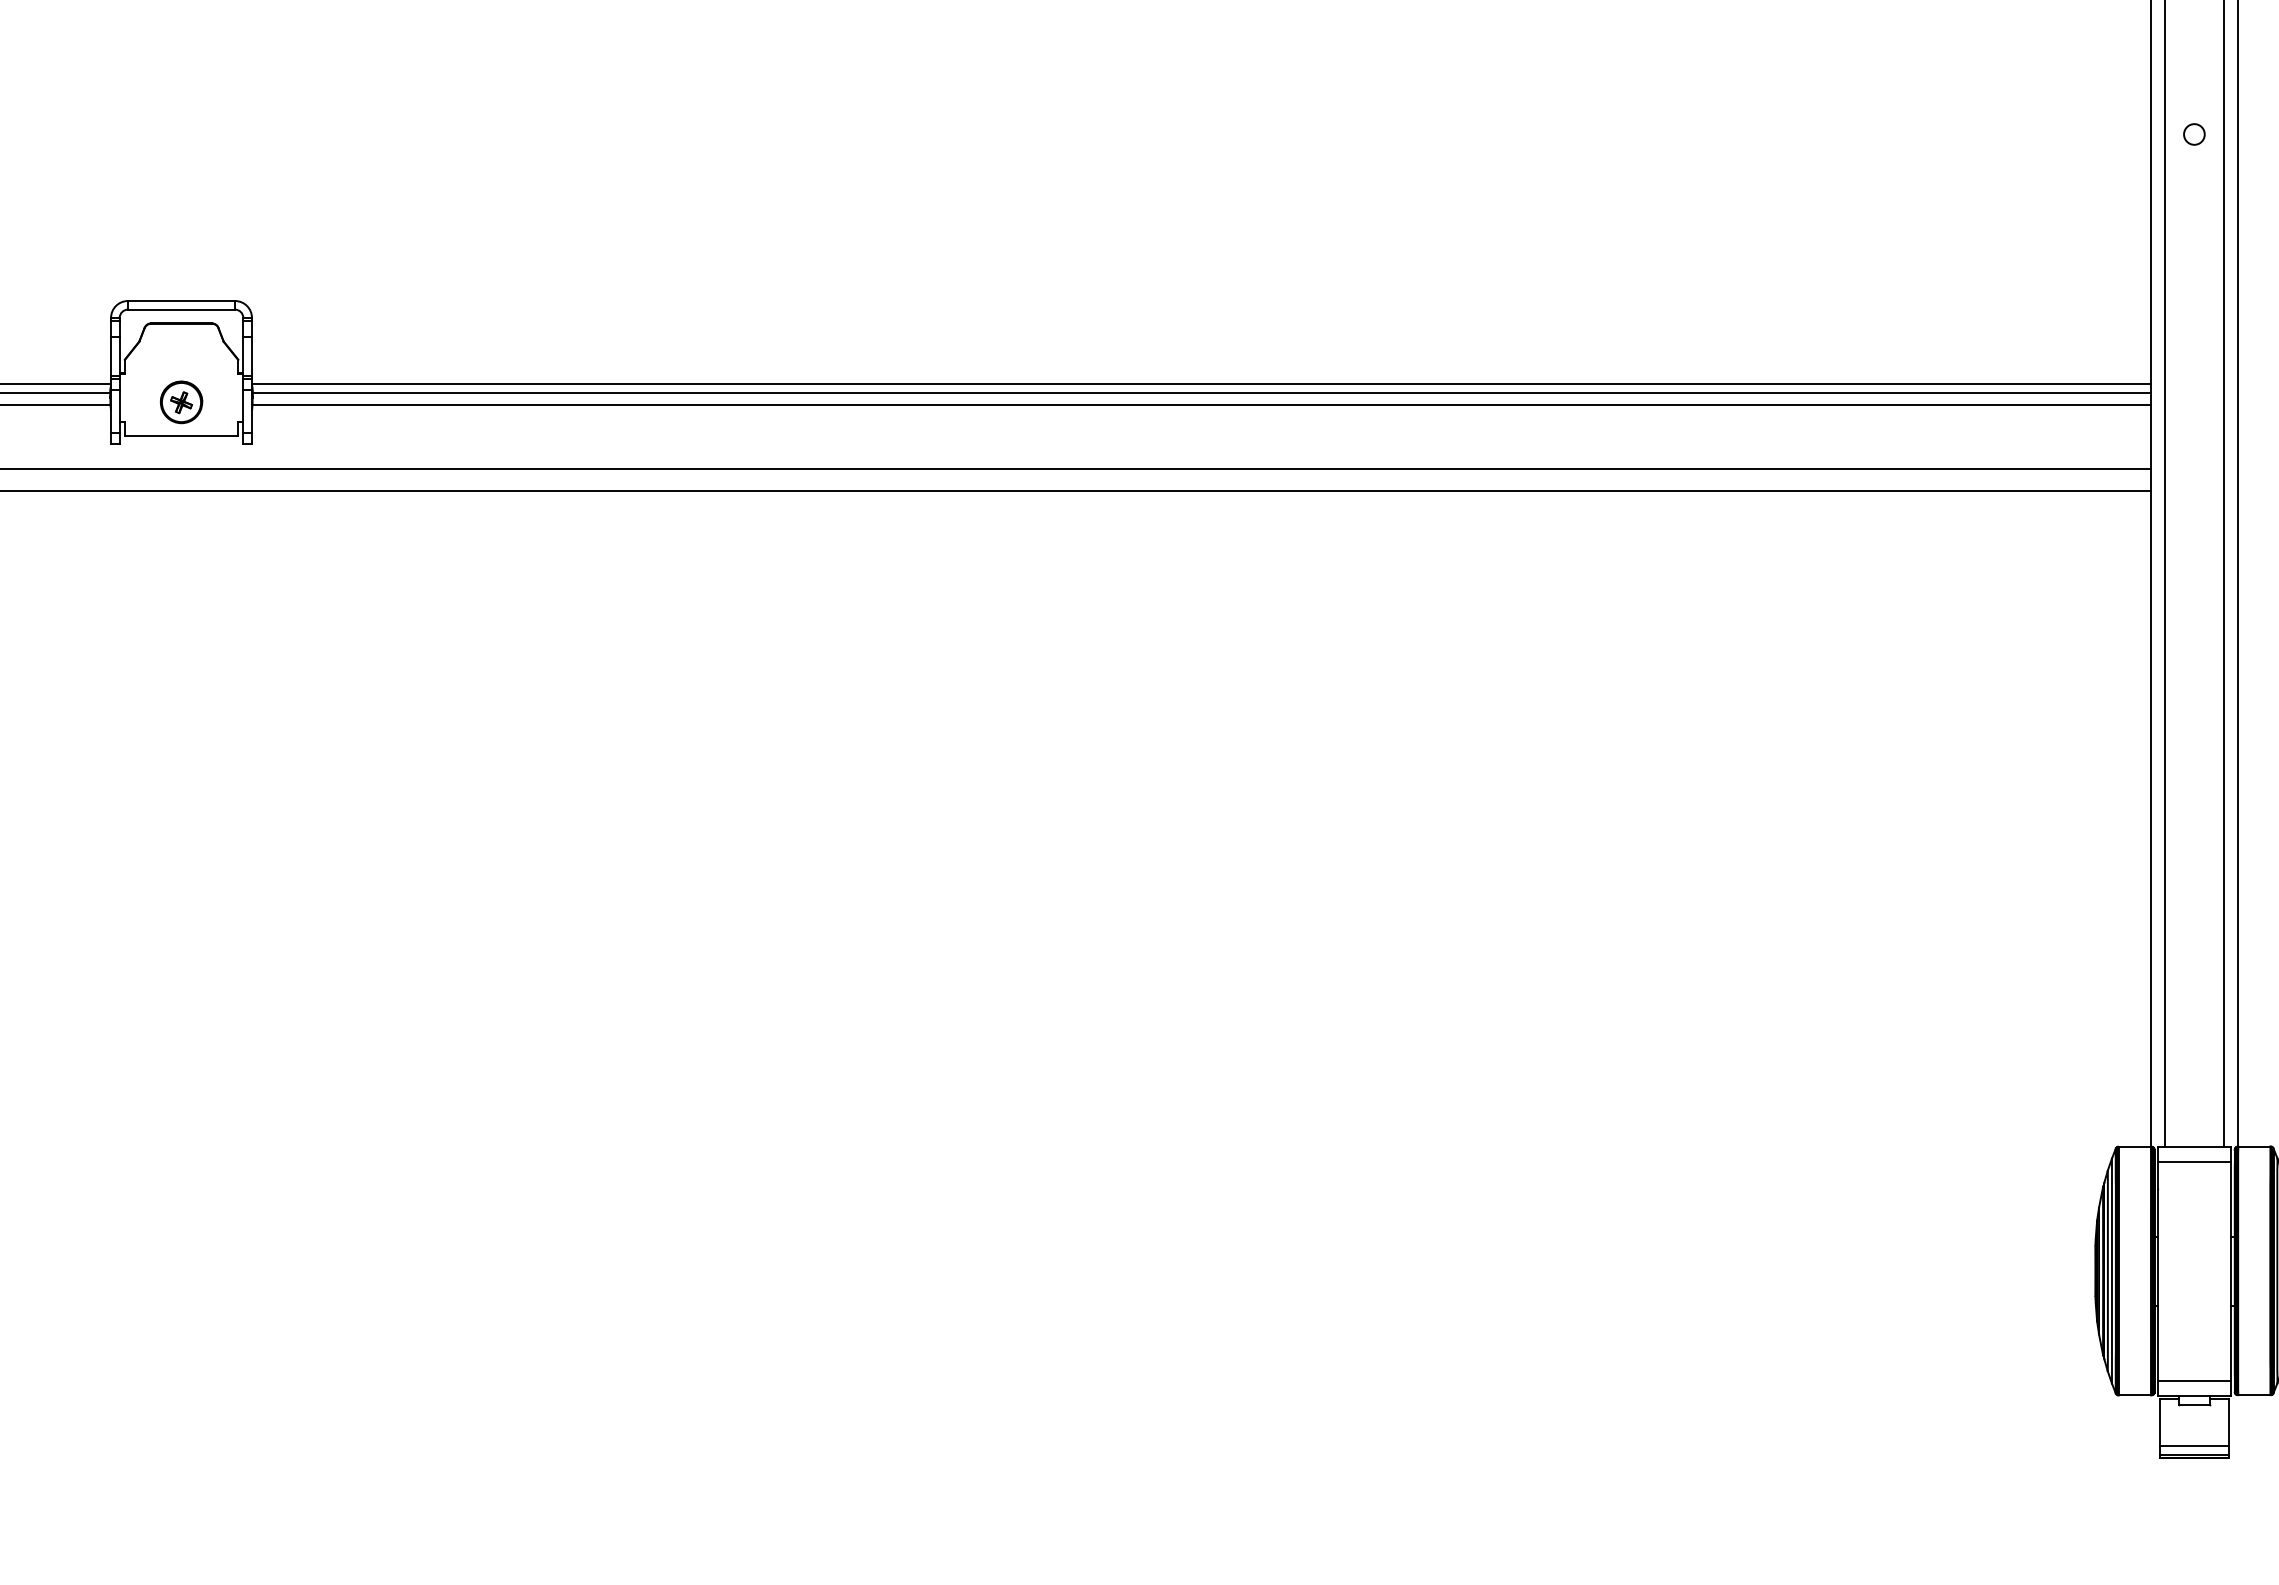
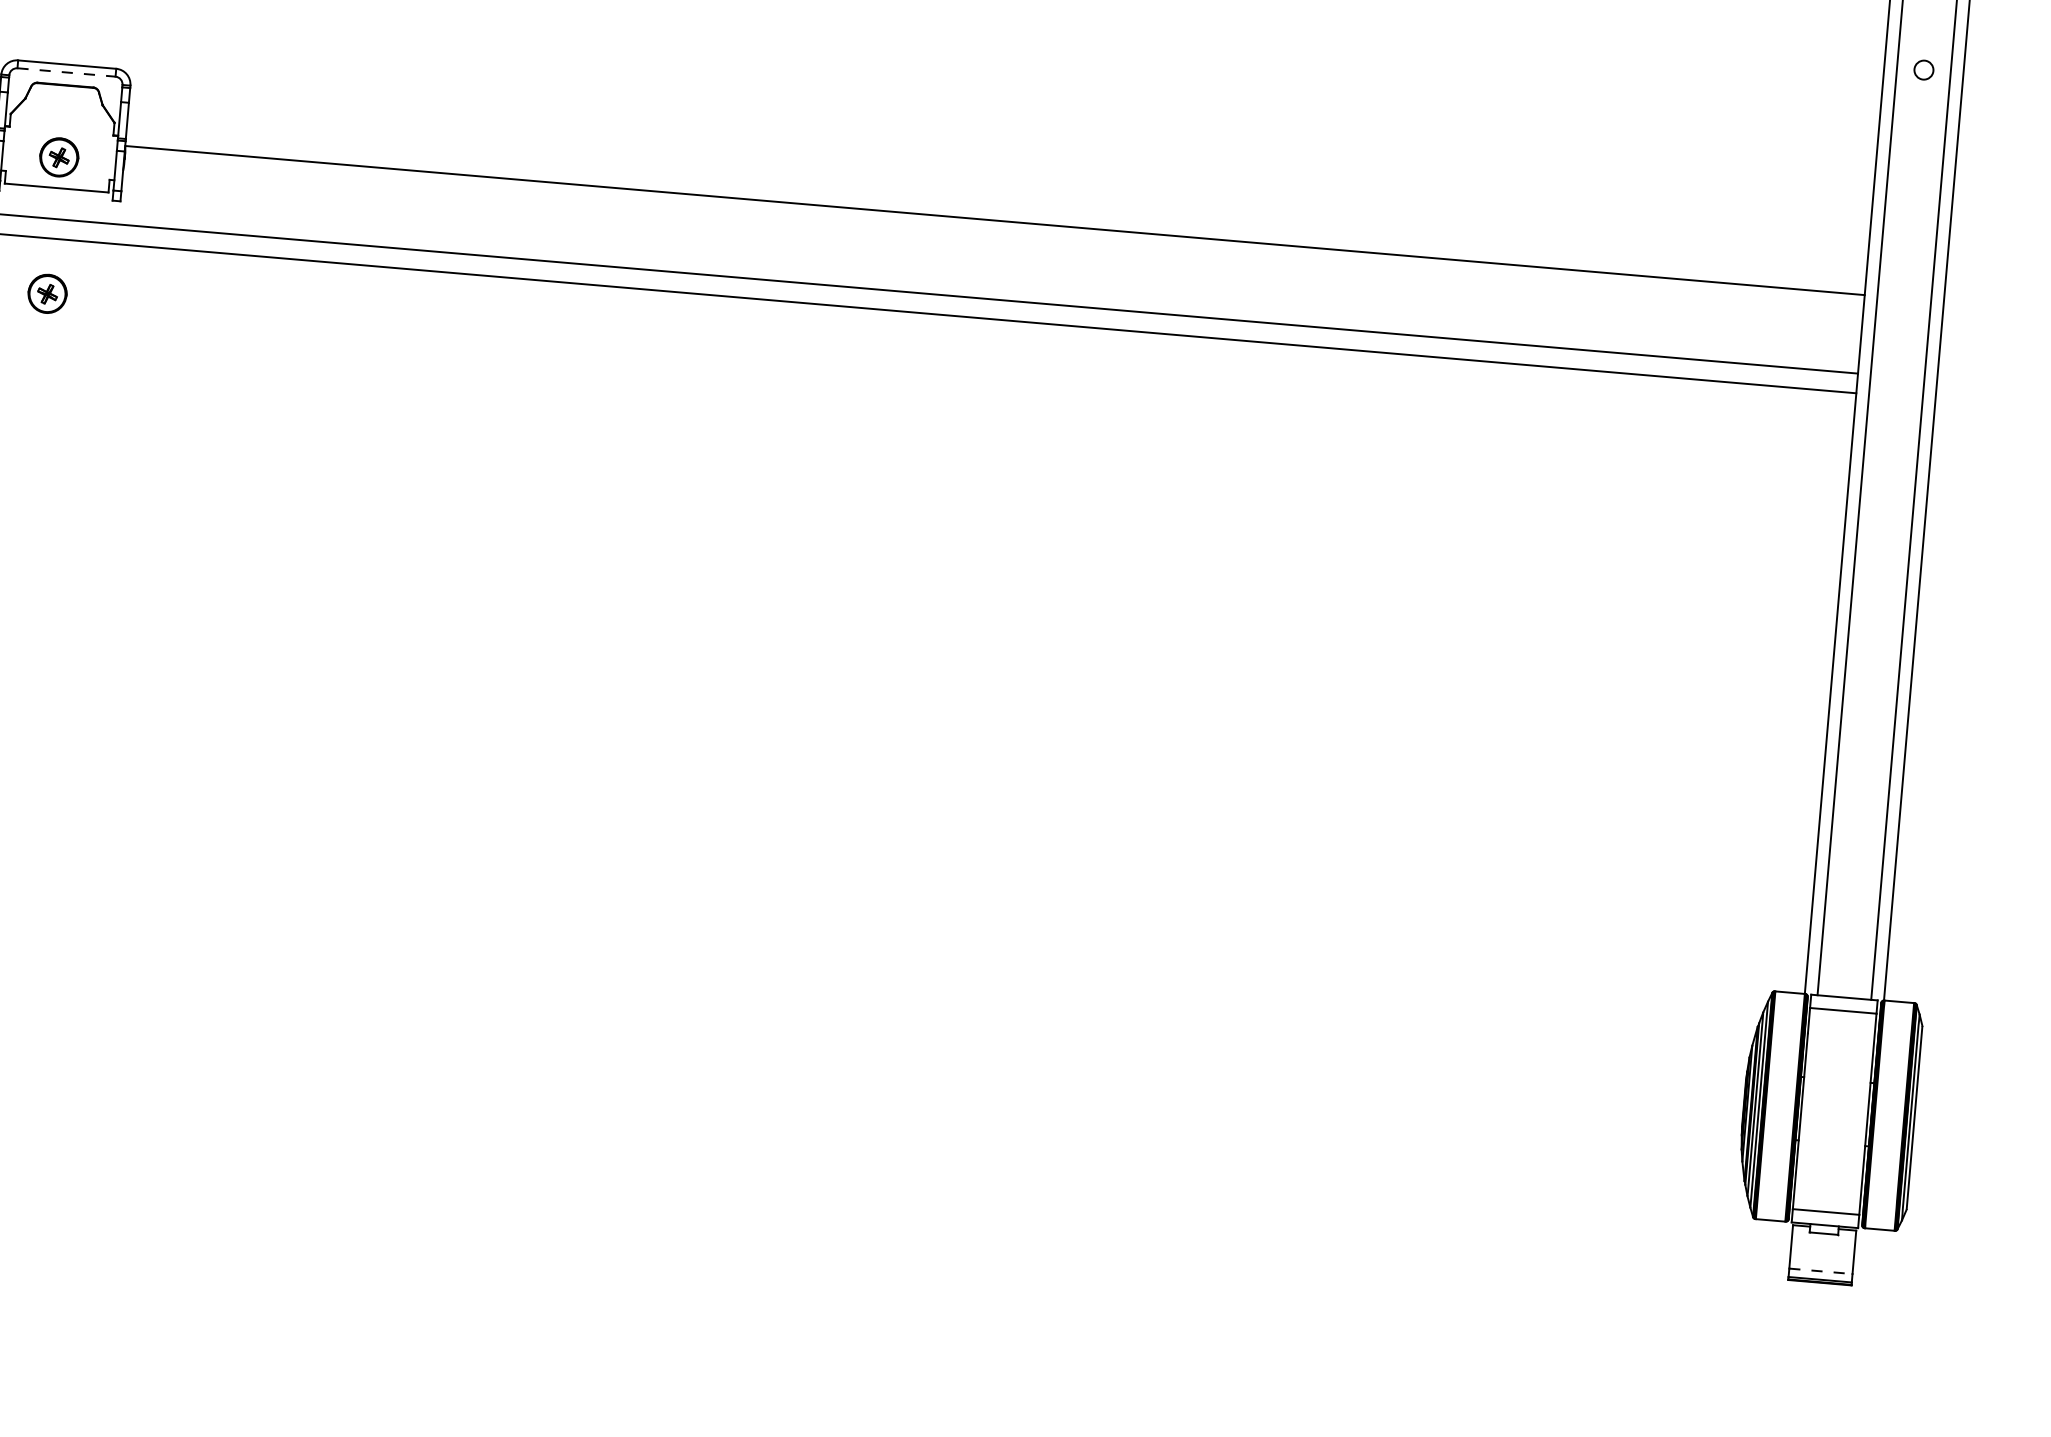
line: (181, 309) -> (66, 72), solid -> dashed
line: (1201, 392) -> (994, 228), removed
line: (1201, 405) -> (993, 240), removed
part: (181, 551) -> (47, 294), added
line: (2194, 1445) -> (1821, 1270), solid -> dashed

